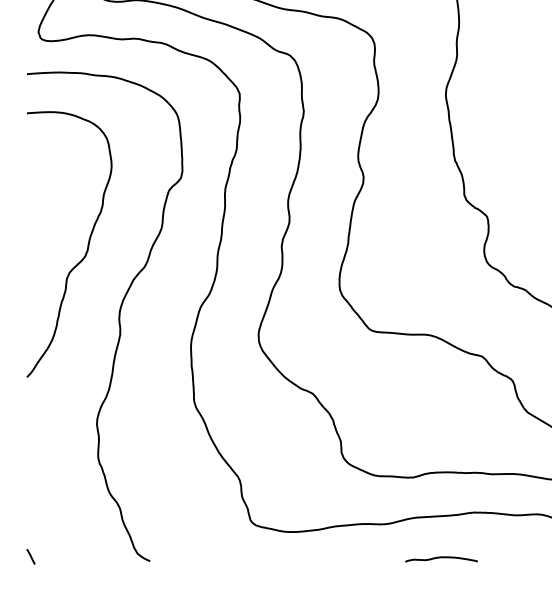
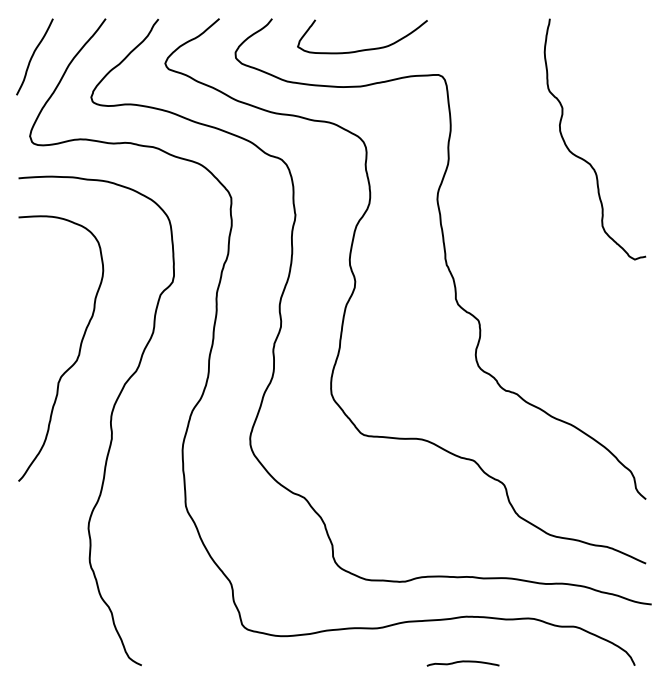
line: (30, 556) -> (22, 660), removed
curve: (440, 558) -> (462, 662), moved

